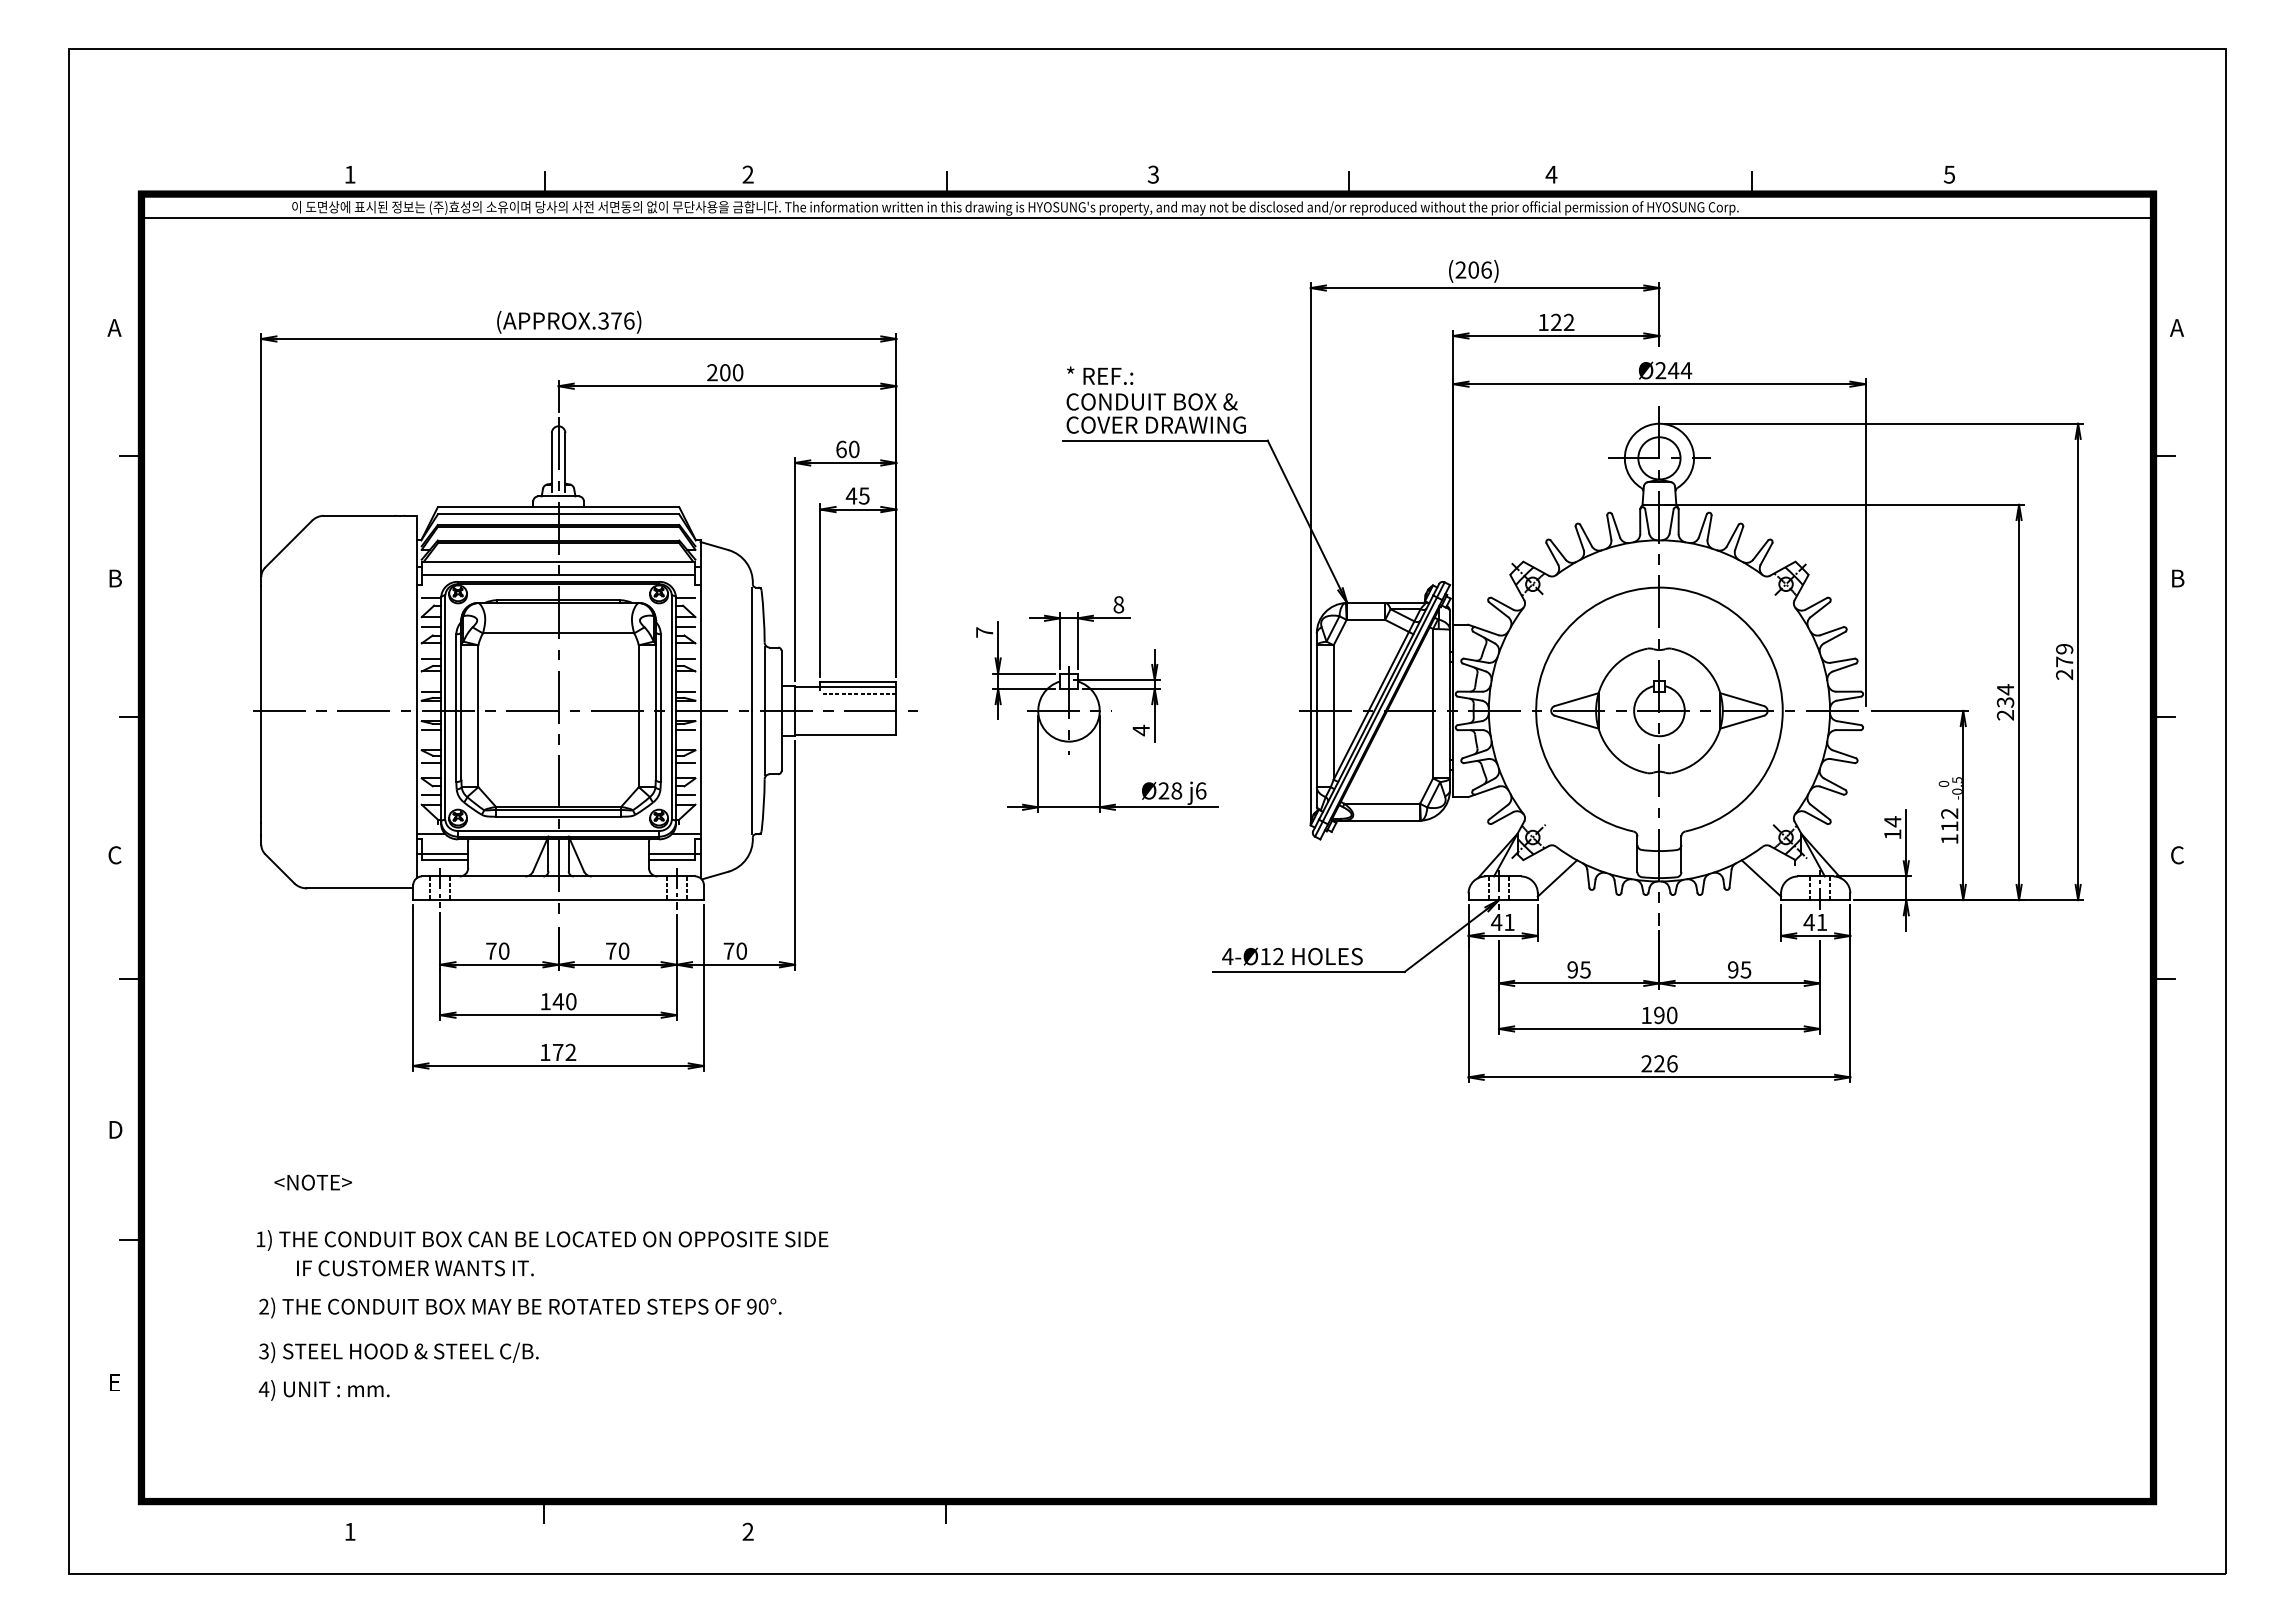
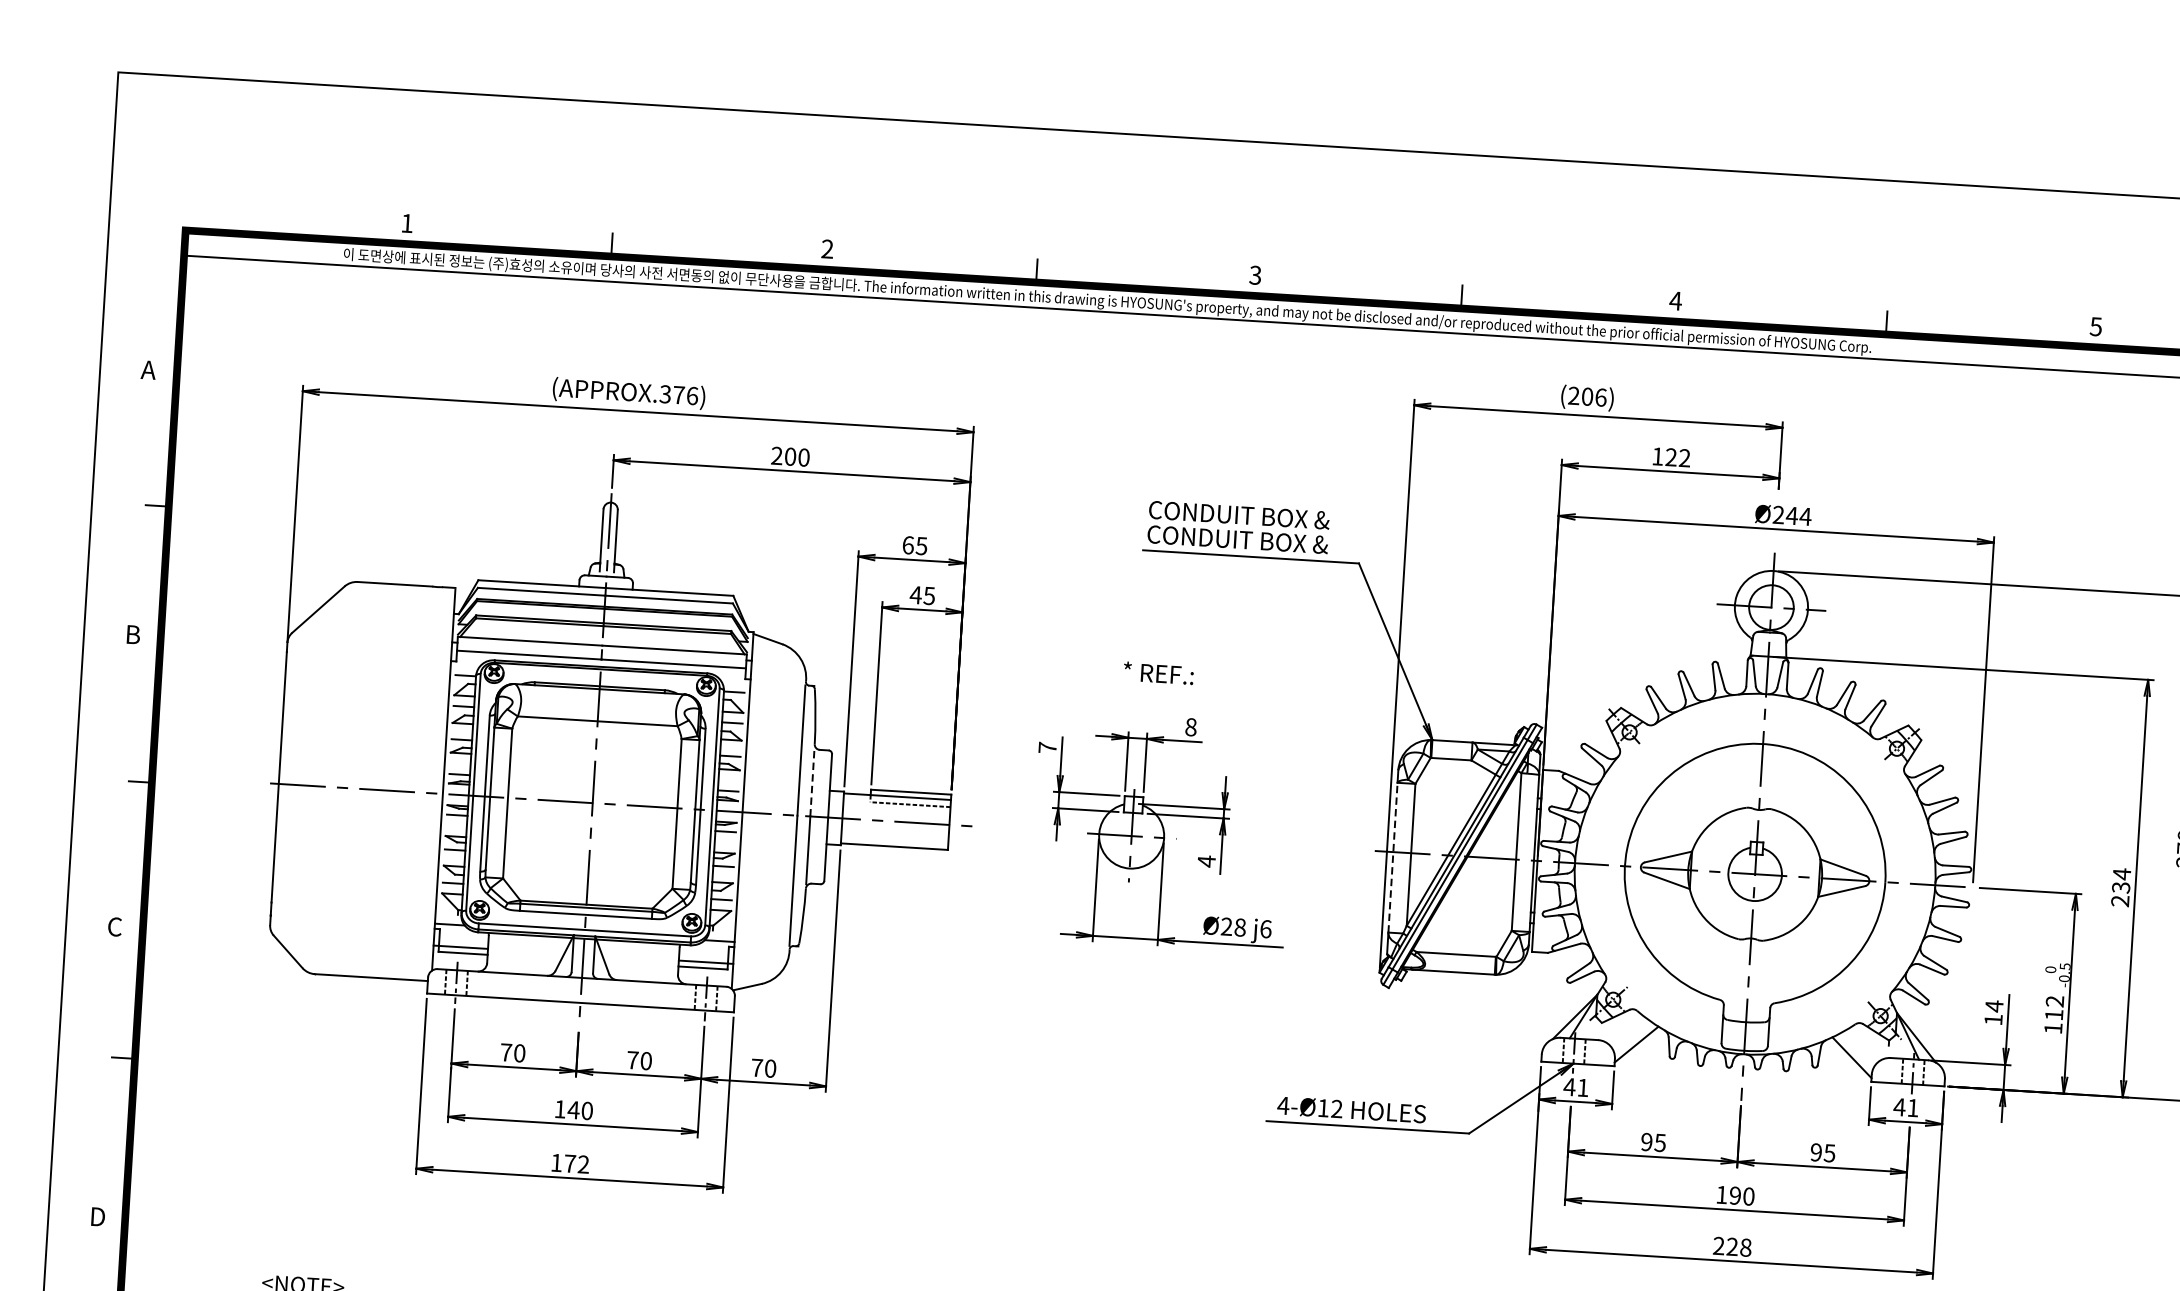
text: (1100, 375) -> (1159, 673), moved
text: (1171, 424) -> (1258, 540), COVER DRAWING -> CONDUIT BOX &
text: (853, 448) -> (921, 545), 60 -> 65
line: (764, 678) -> (812, 782), solid -> dashed
line: (1316, 716) -> (1392, 857), solid -> dashed
text: (1672, 1063) -> (1746, 1247), 226 -> 228

